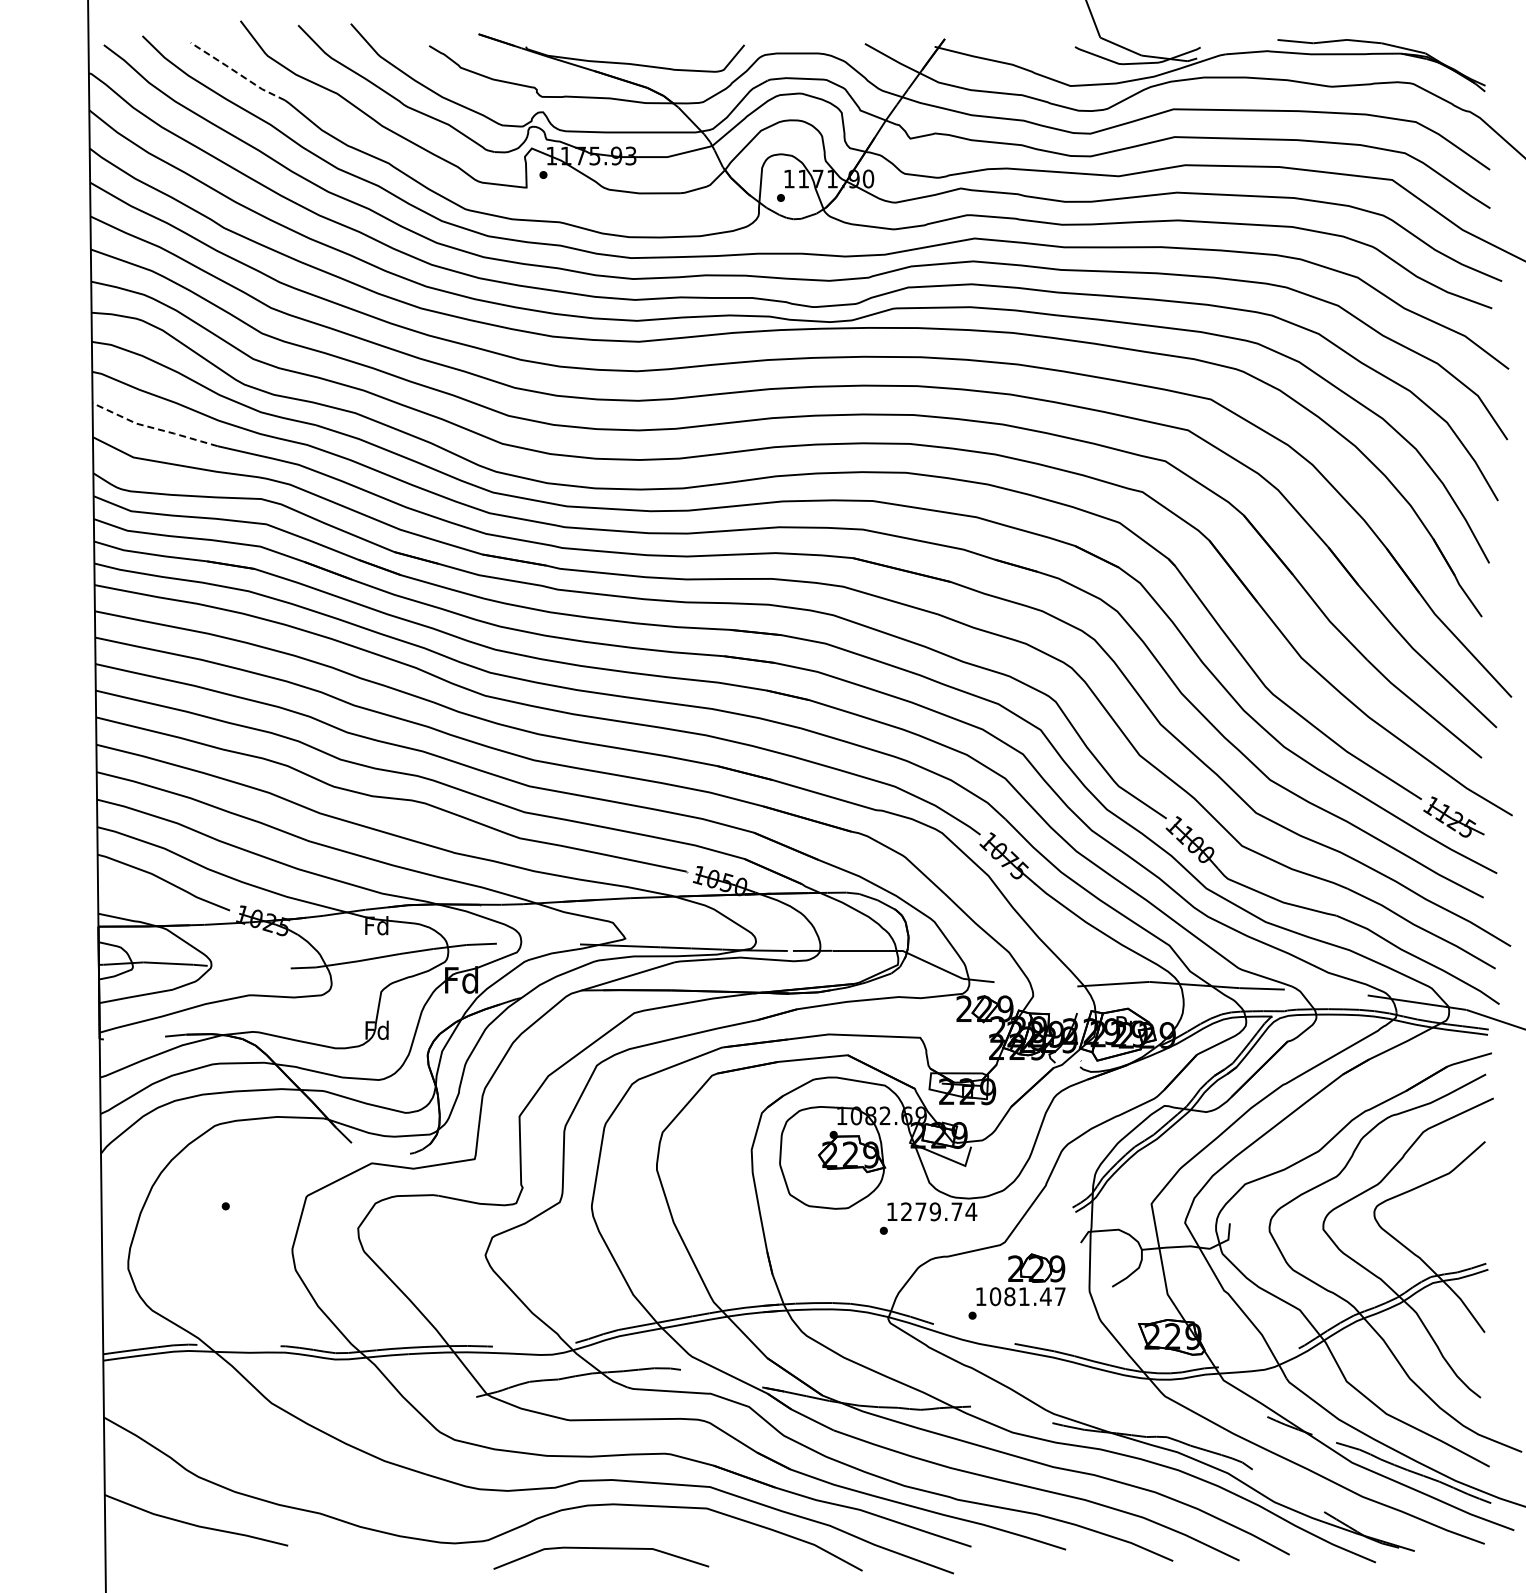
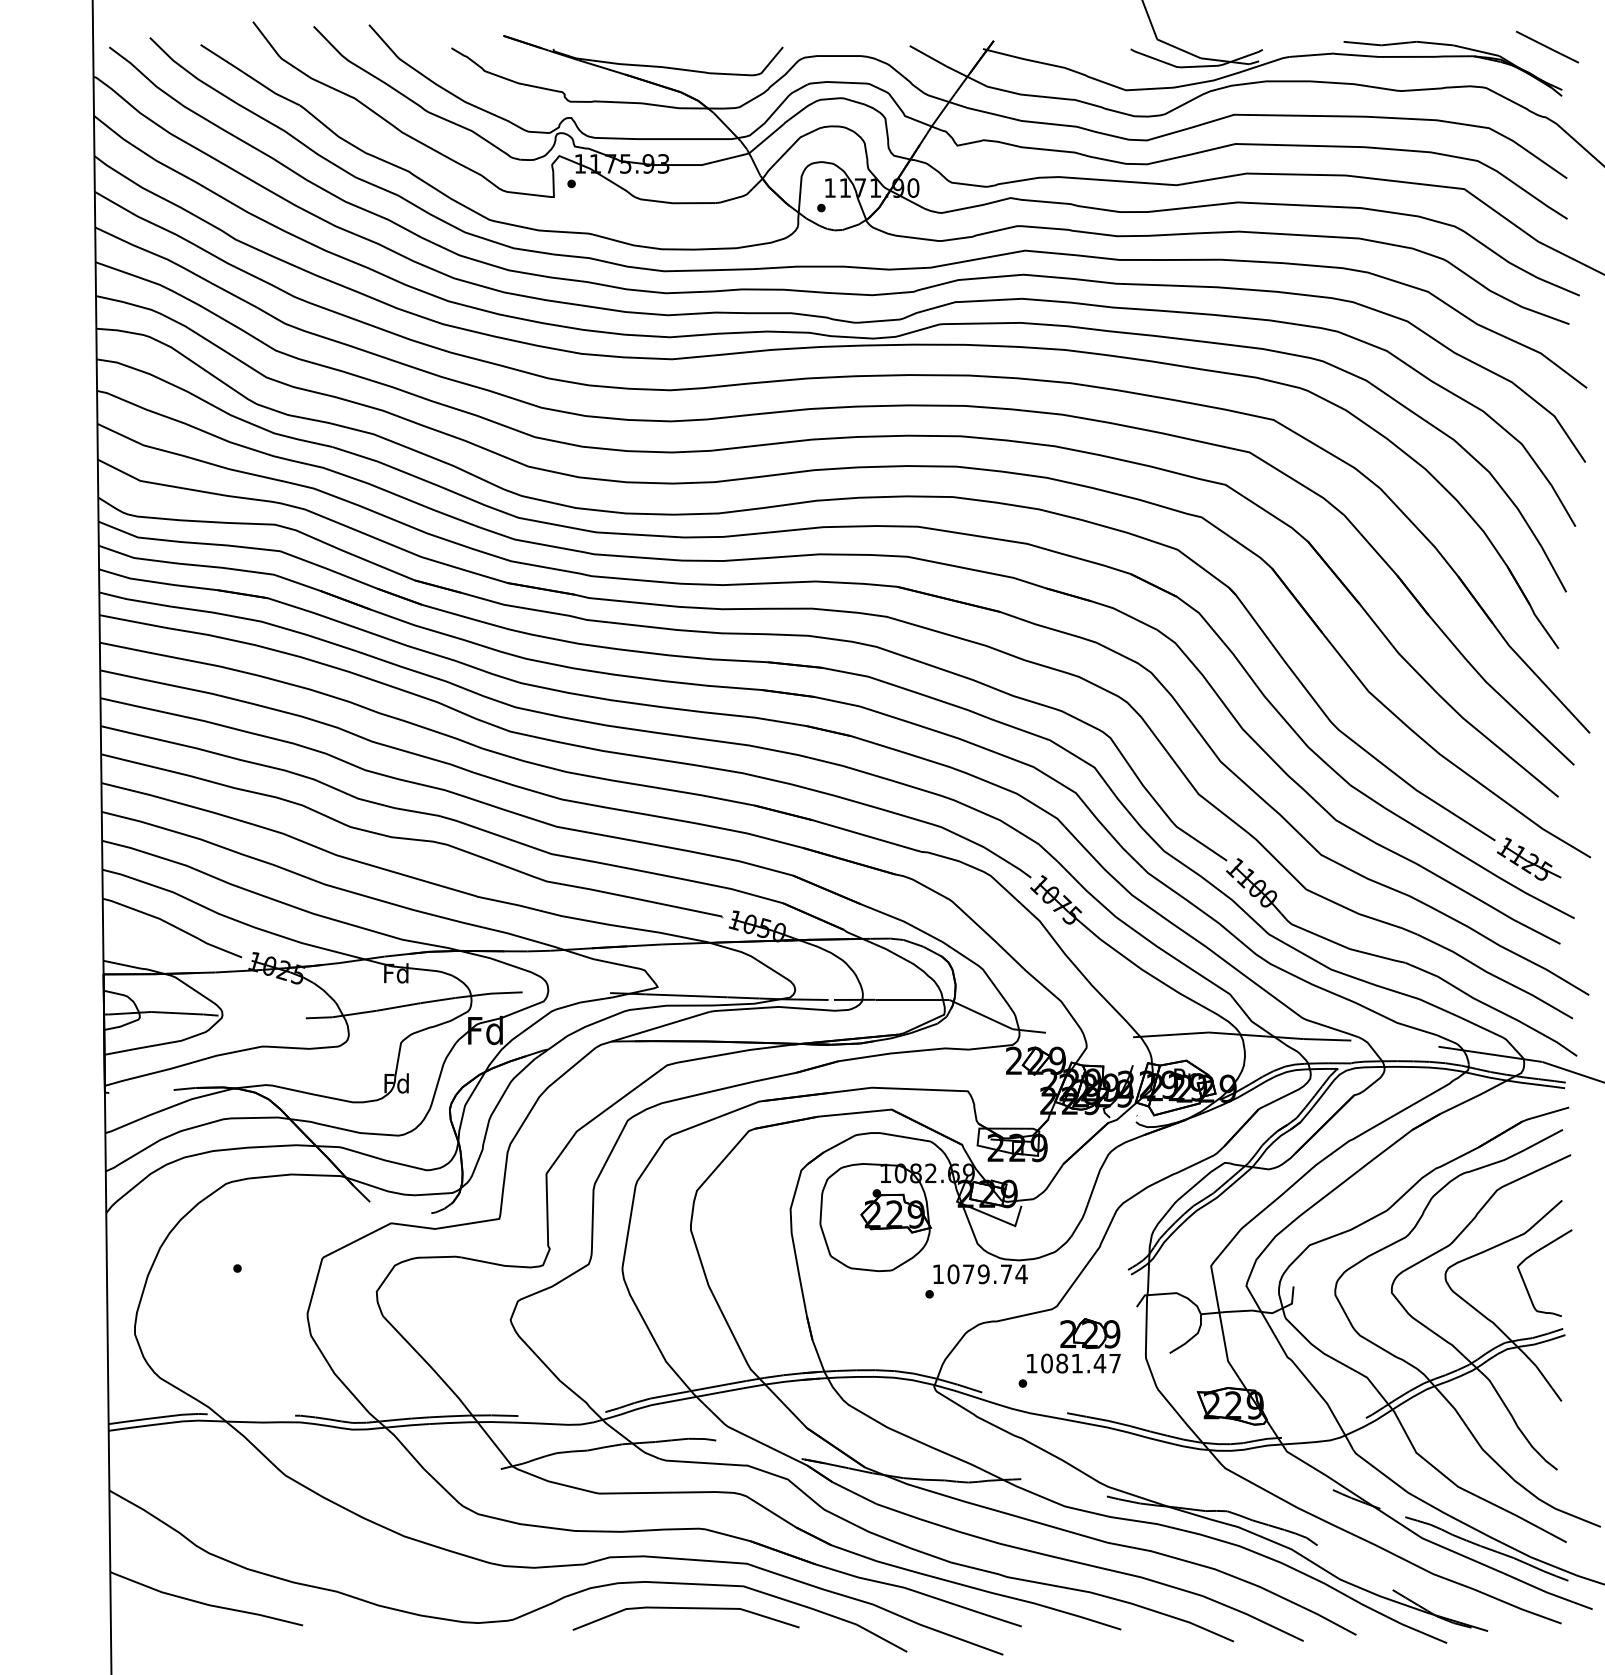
line: (1471, 44) -> (1547, 46), added
line: (237, 73) -> (249, 77), dashed -> solid
line: (153, 428) -> (161, 450), dashed -> solid
curve: (1458, 1193) -> (1533, 1255), added
text: (906, 1211) -> (953, 1273), 1279.74 -> 1079.74
curve: (601, 1549) -> (686, 1609), moved

